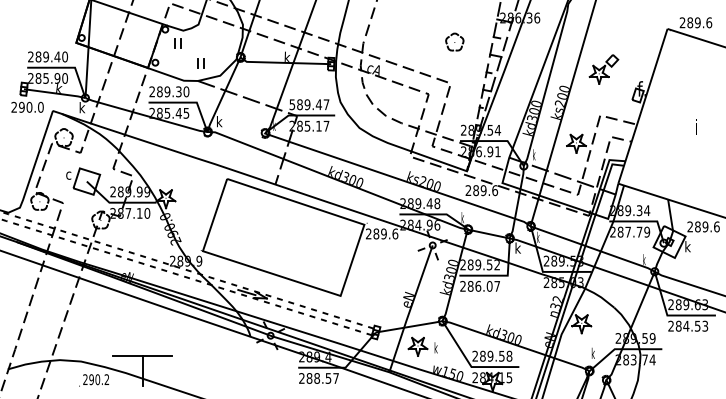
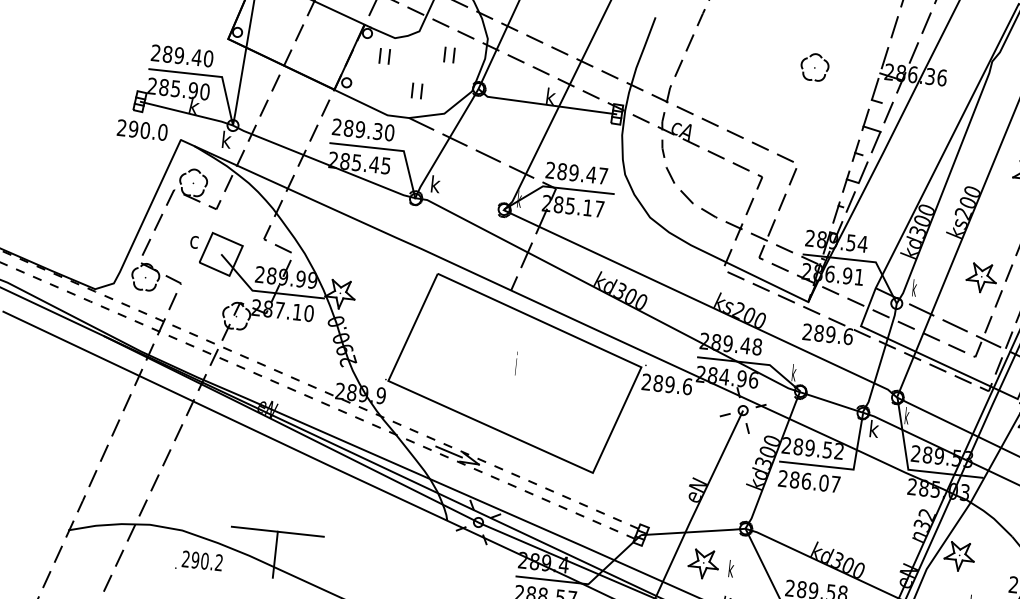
part: (218, 37) -> (448, 54), added
part: (454, 41) -> (814, 66), moved
text: (292, 104) -> (550, 170), 589.47 -> 289.47

